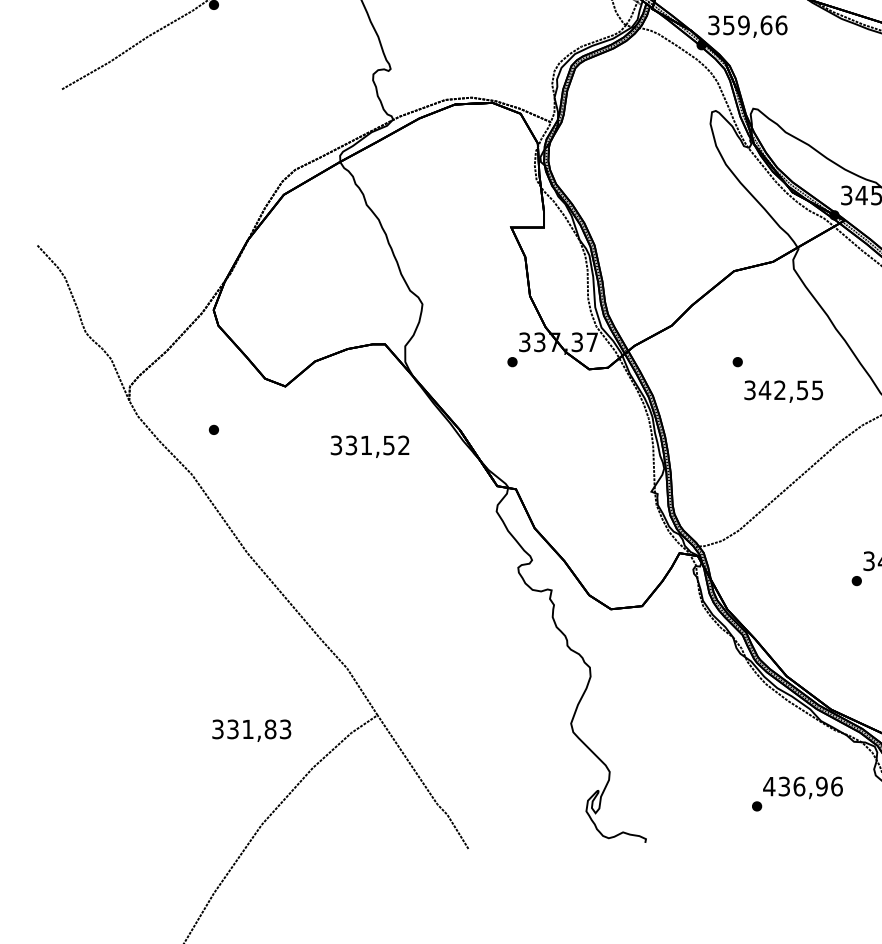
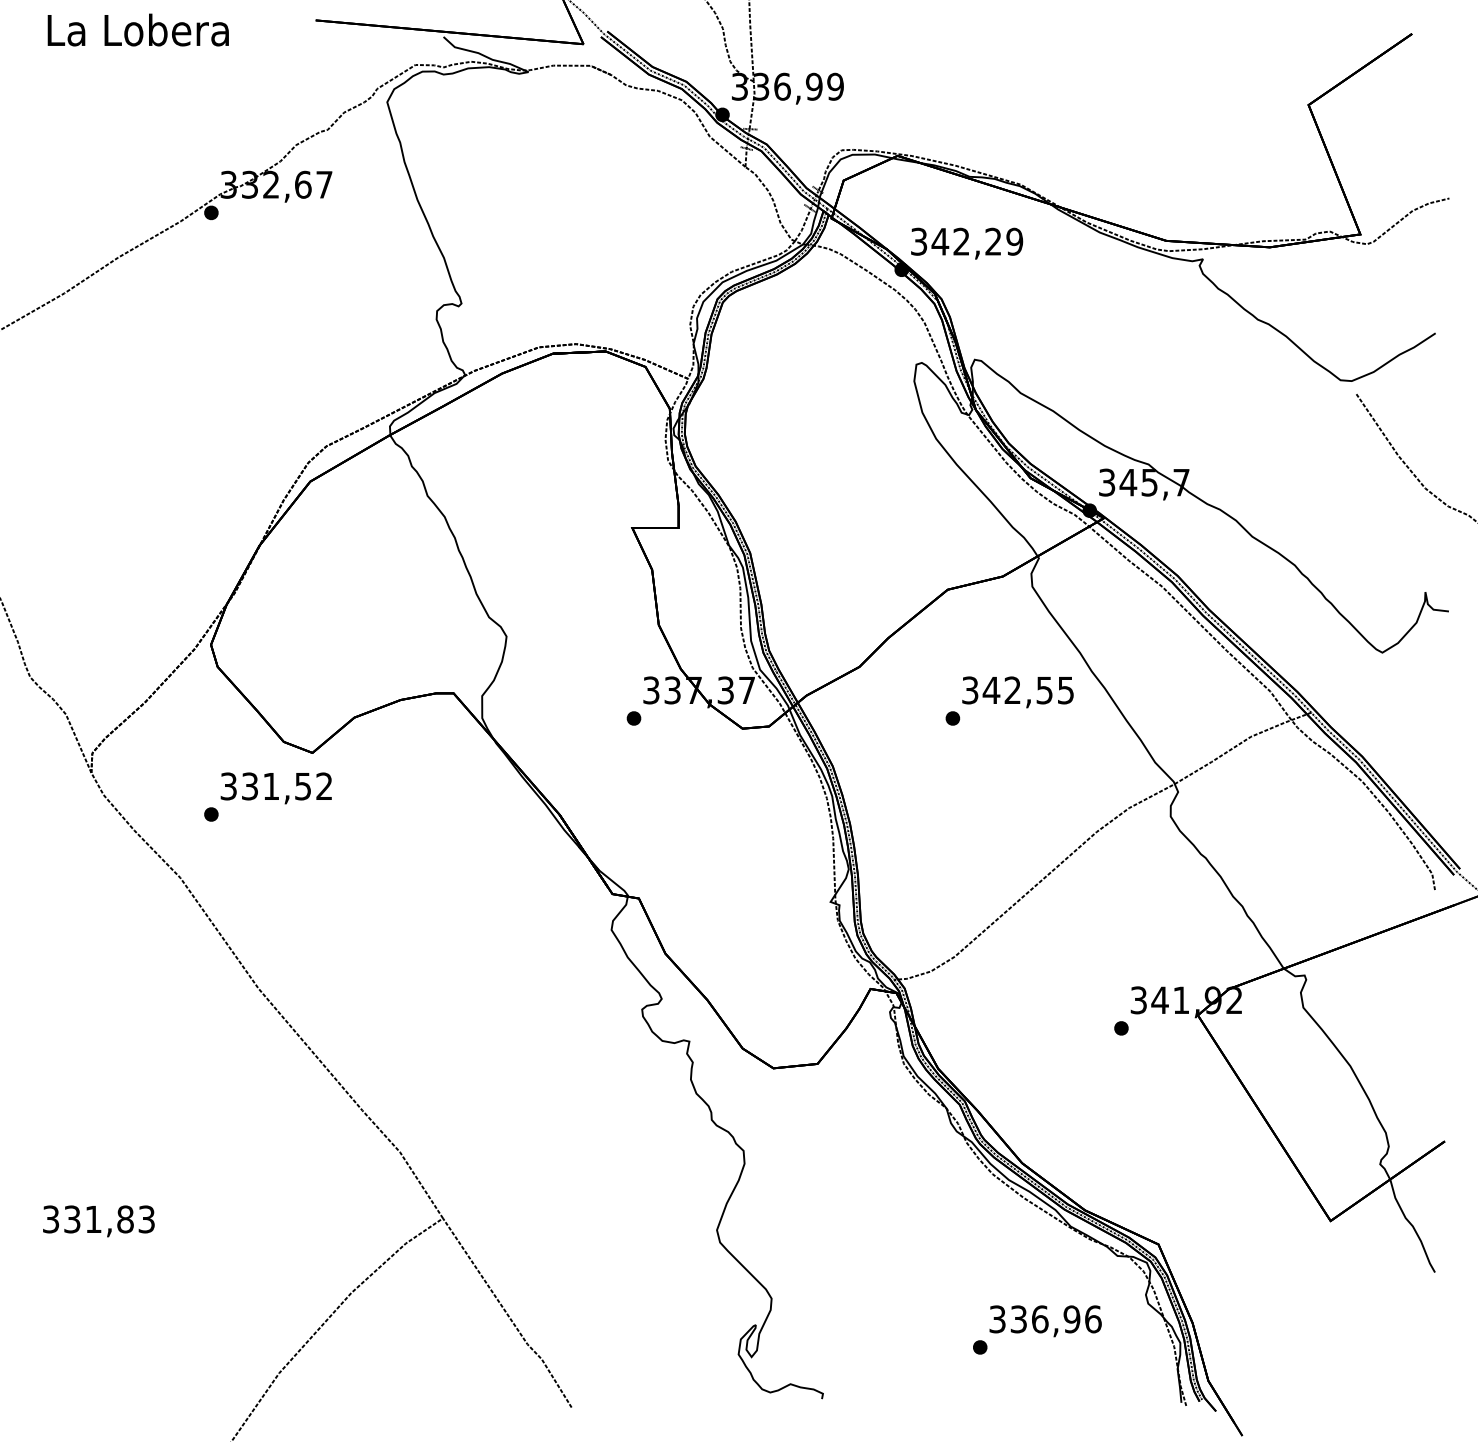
text: (755, 25) -> (977, 241), 359,66 -> 342,29
text: (783, 391) -> (1017, 692), moved
text: (369, 446) -> (275, 788), moved
text: (251, 730) -> (98, 1221), moved
text: (769, 786) -> (997, 1319), 436,96 -> 336,96

